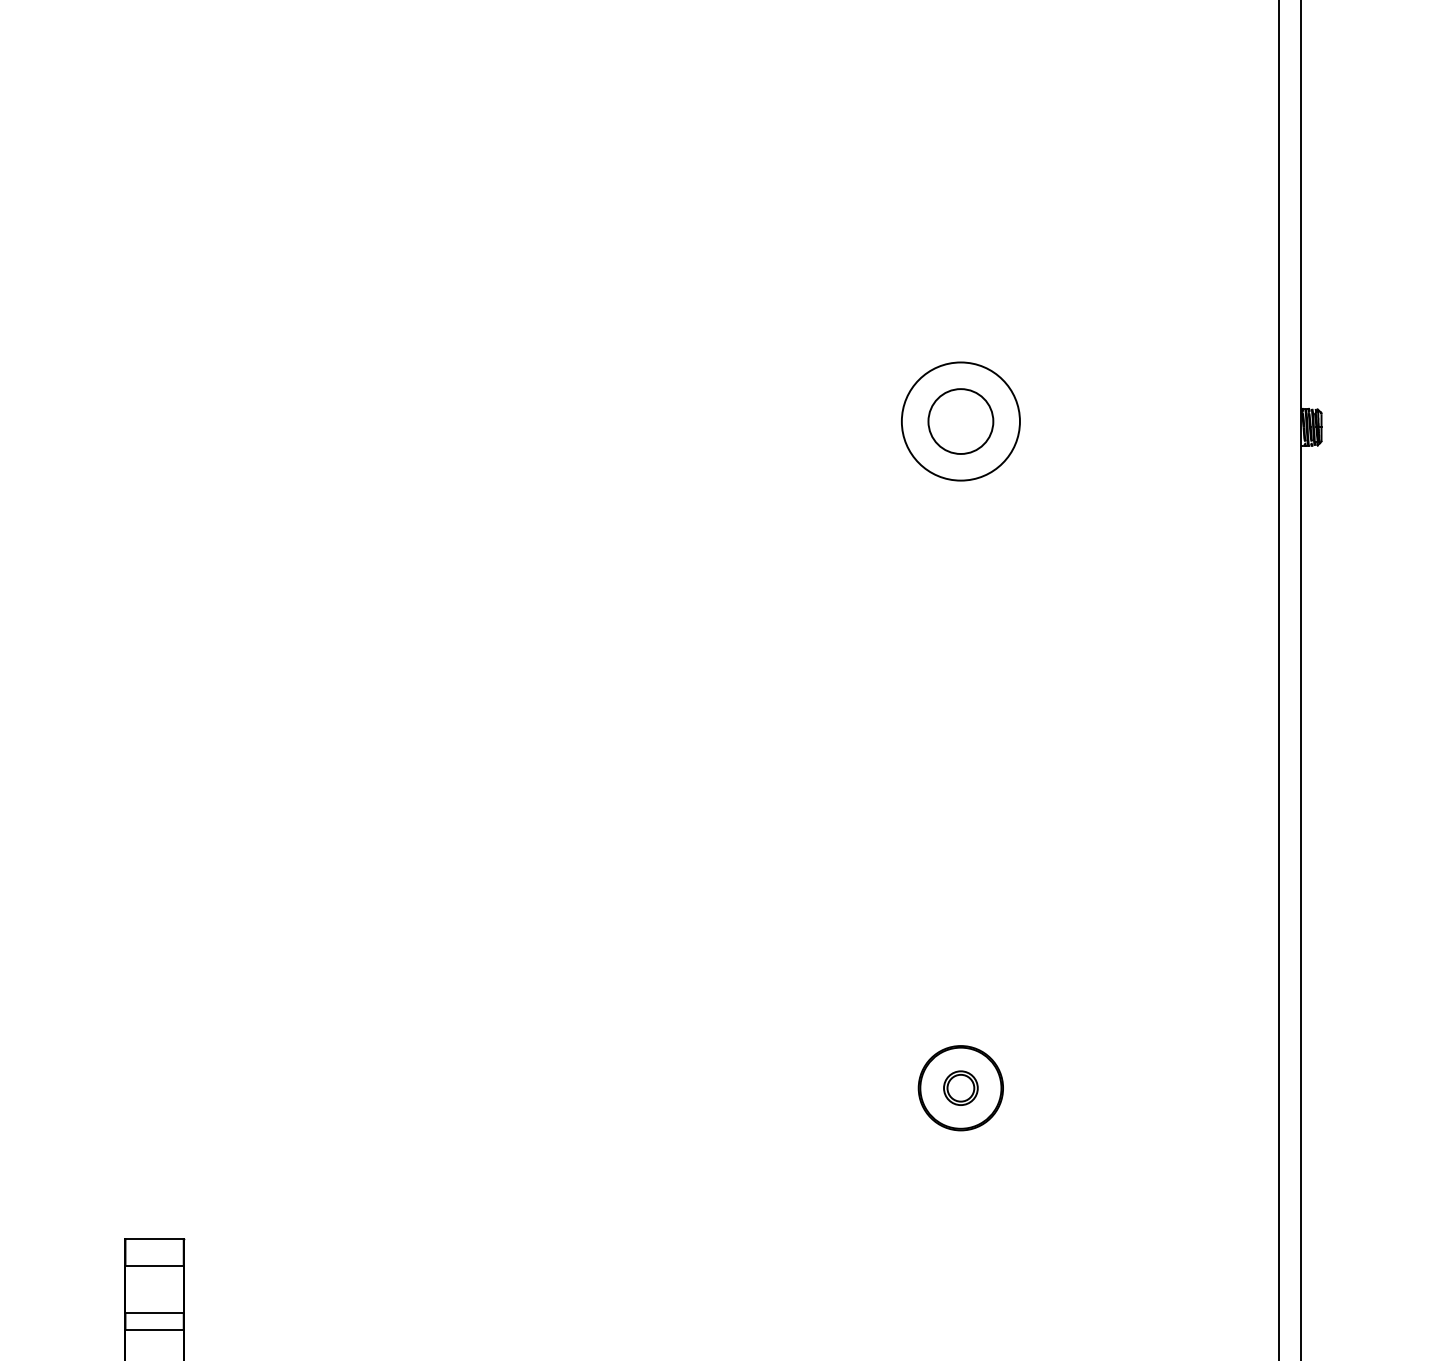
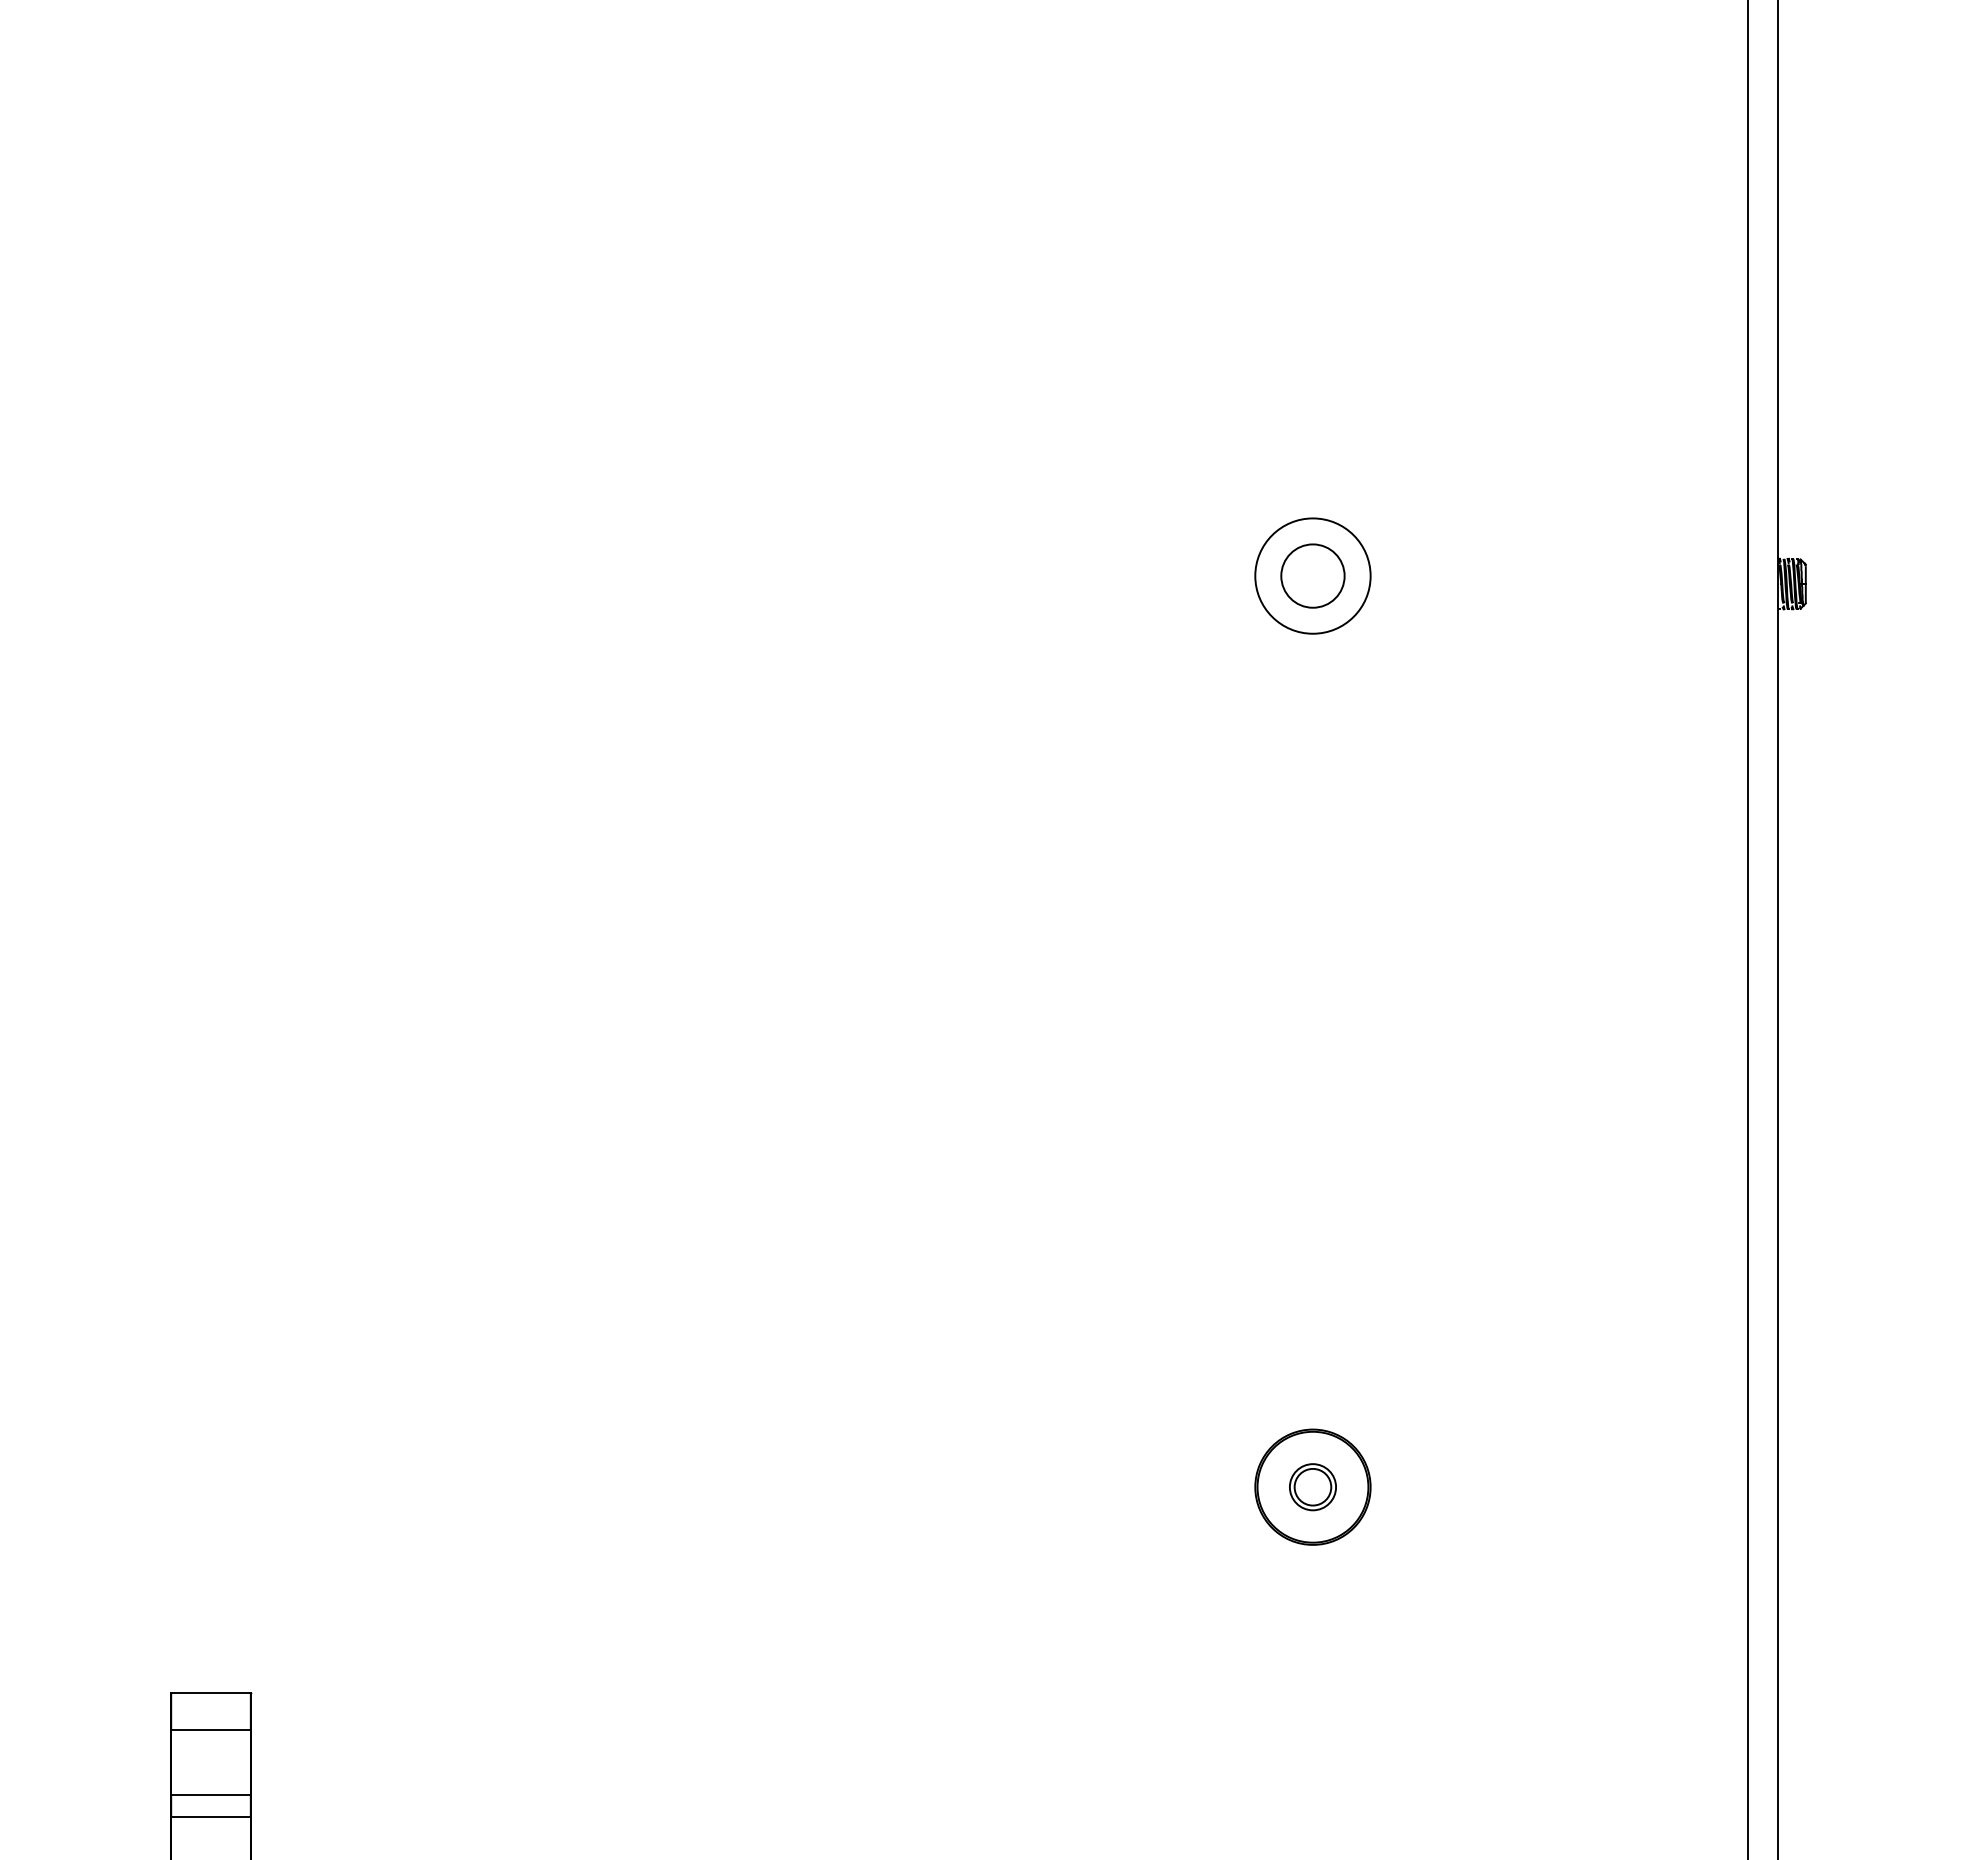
circle: (960, 421) -> (1312, 575), size x0.71
circle: (960, 421) -> (1312, 575), size x0.71

